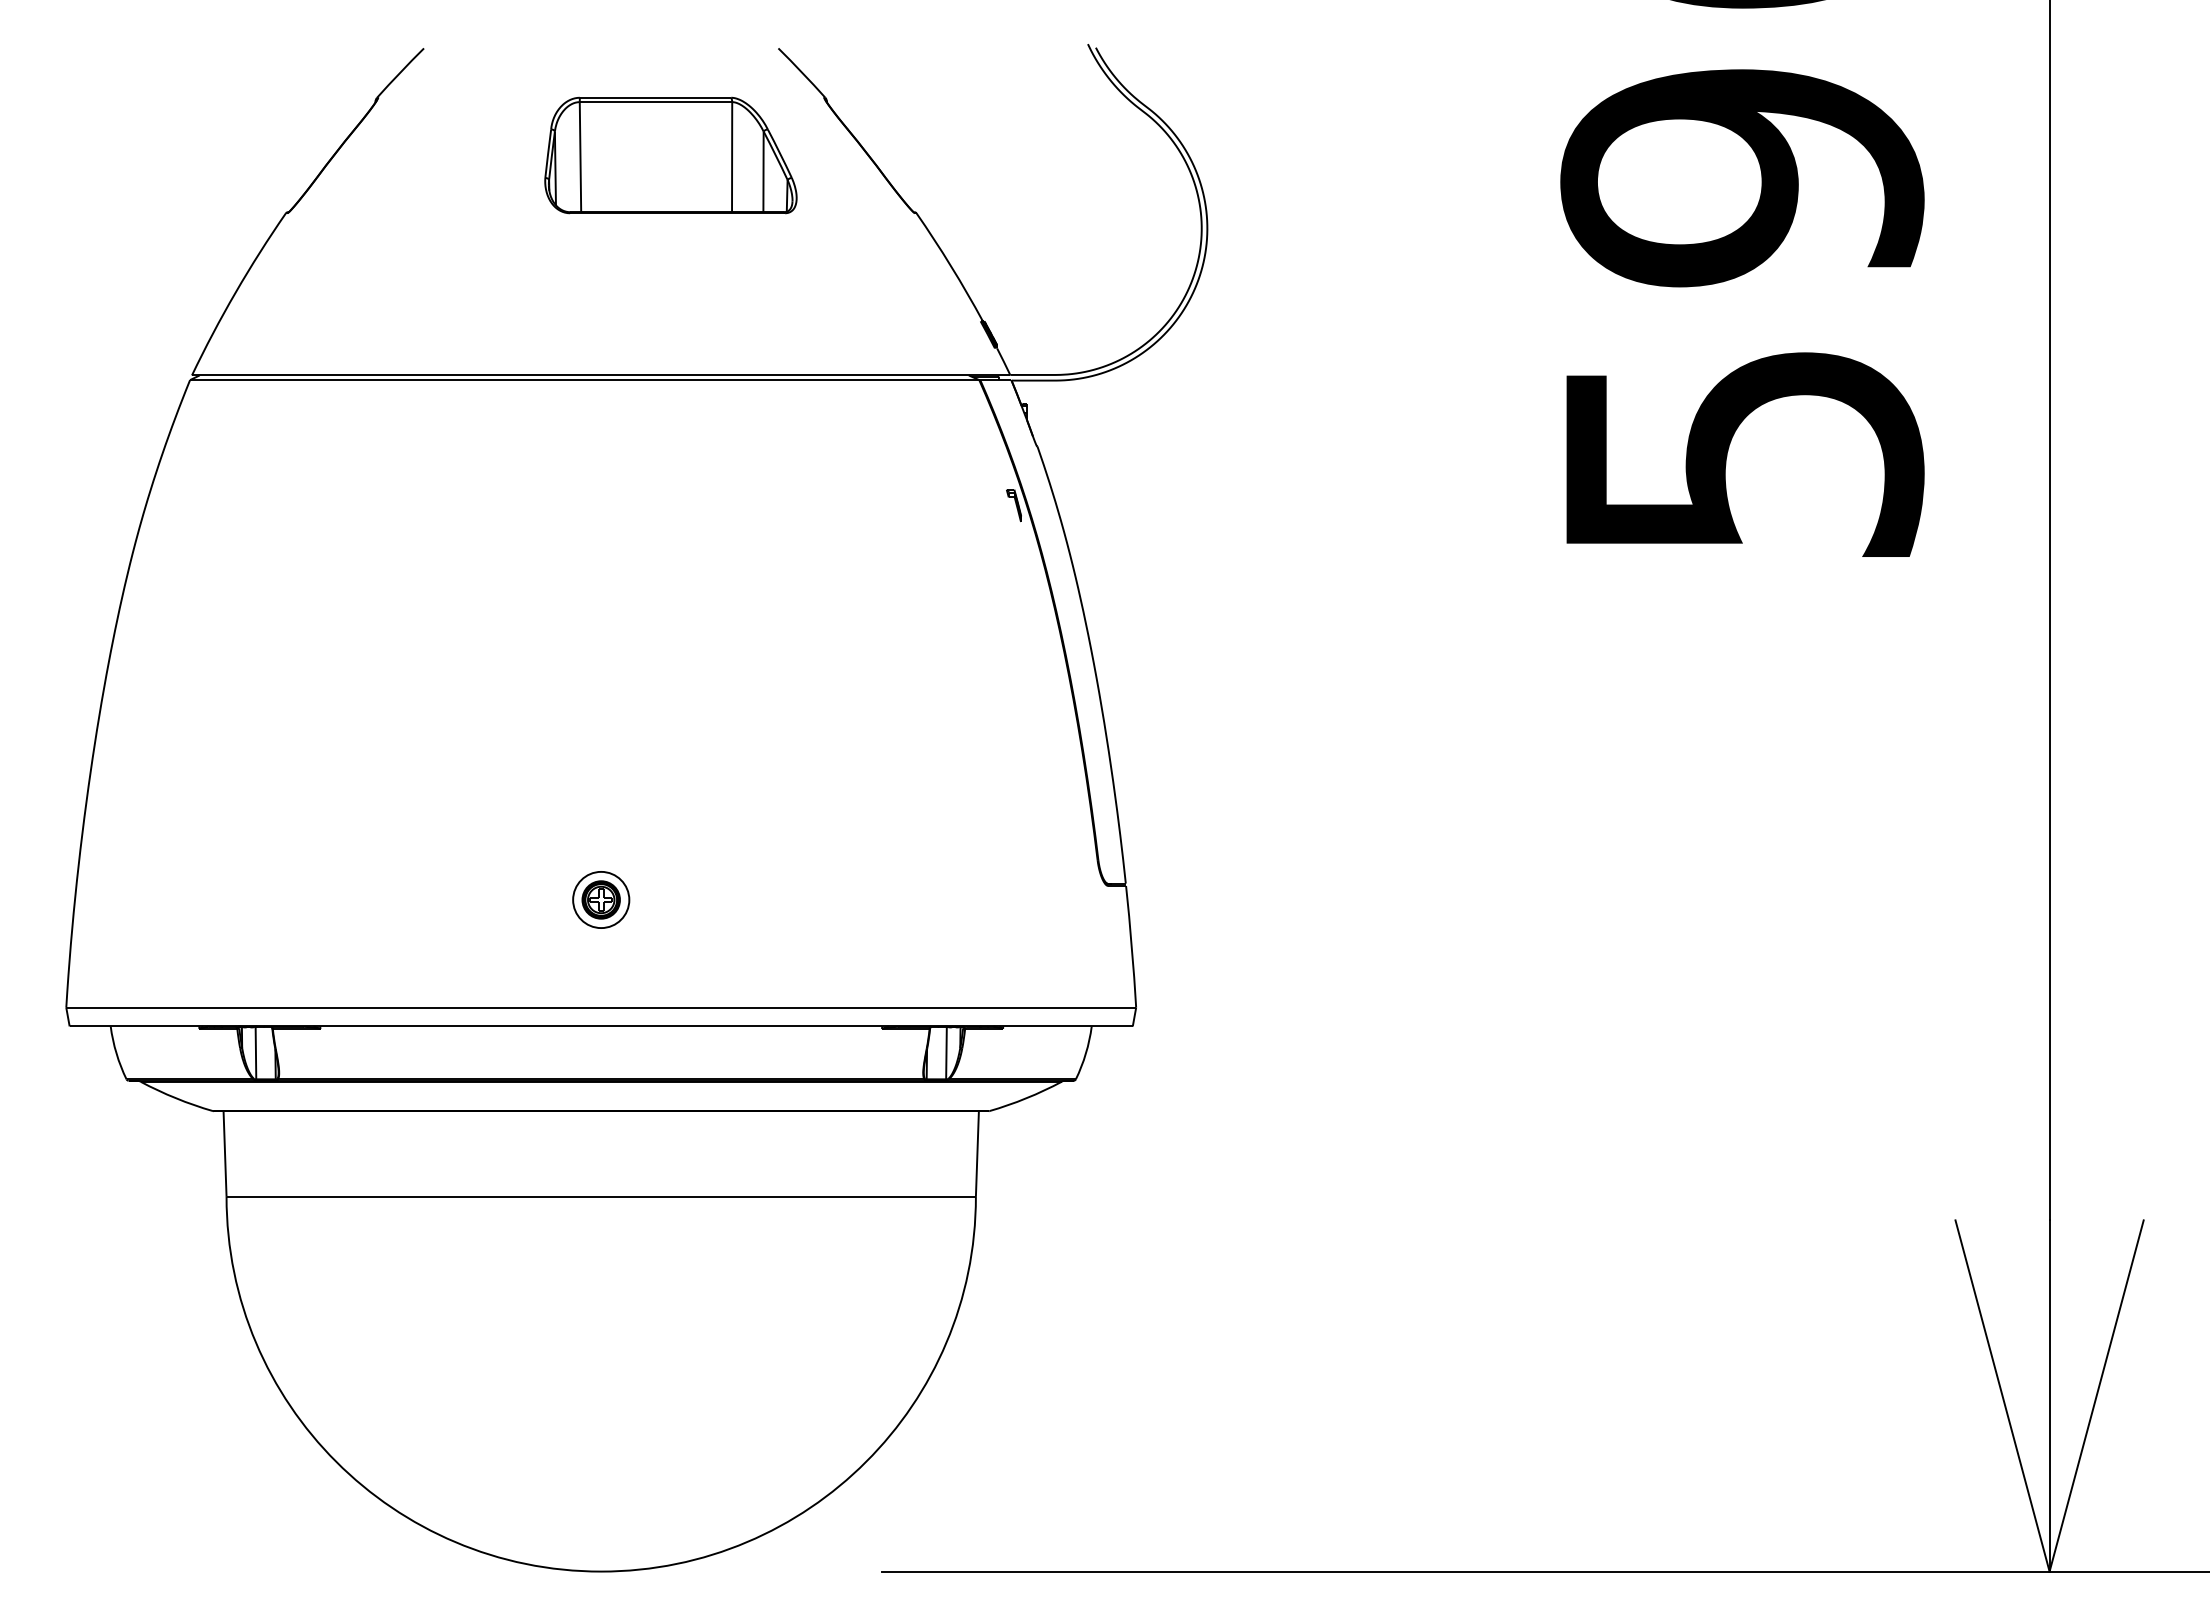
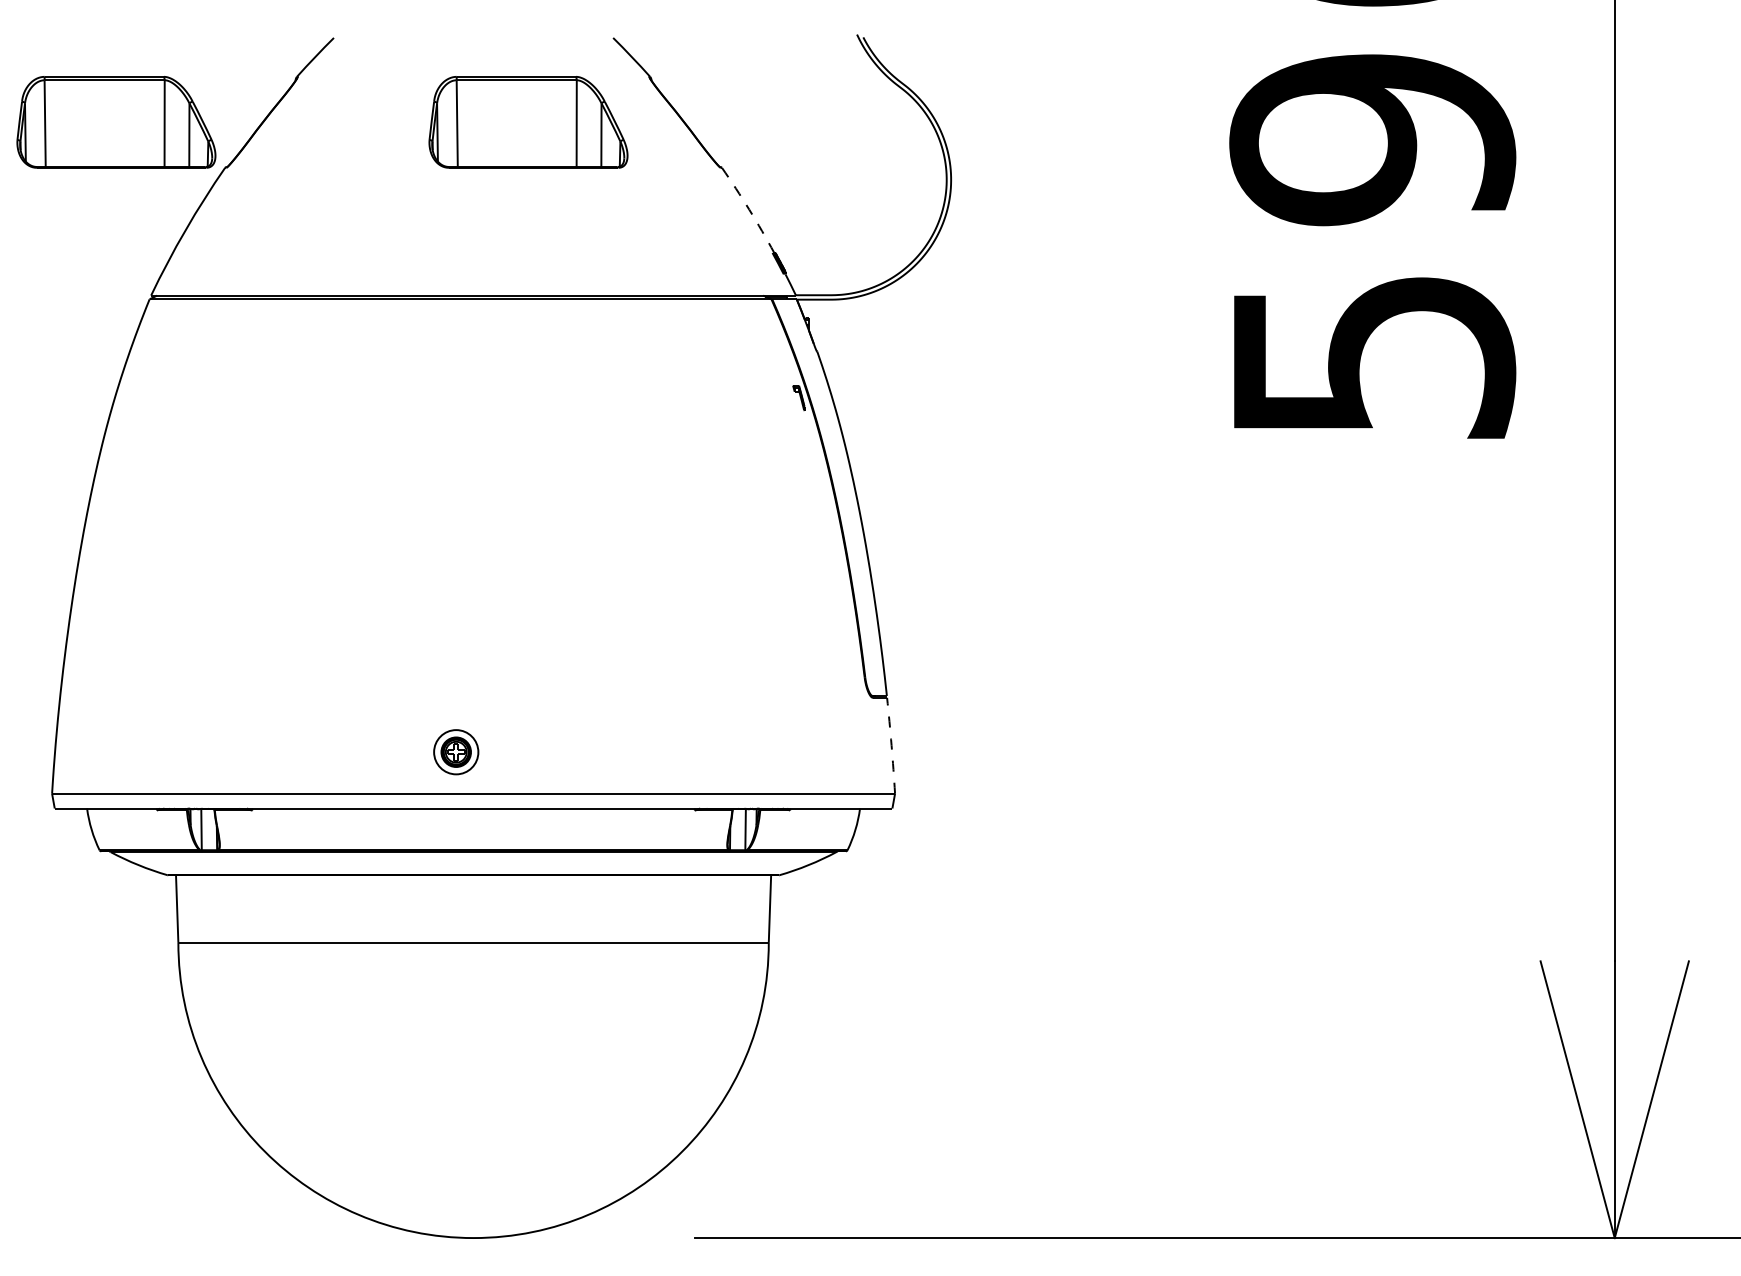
part: (147, 155) -> (116, 122), added
line: (951, 266) -> (749, 209), solid -> dashed
part: (601, 899) -> (456, 751), moved
line: (1131, 946) -> (891, 745), solid -> dashed

